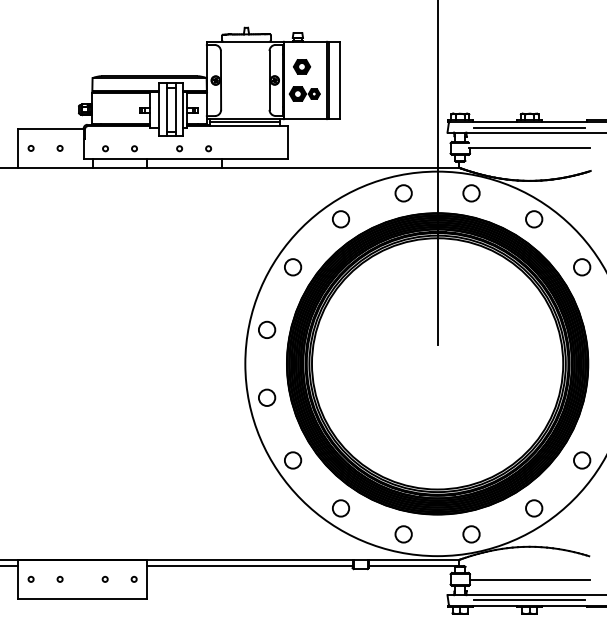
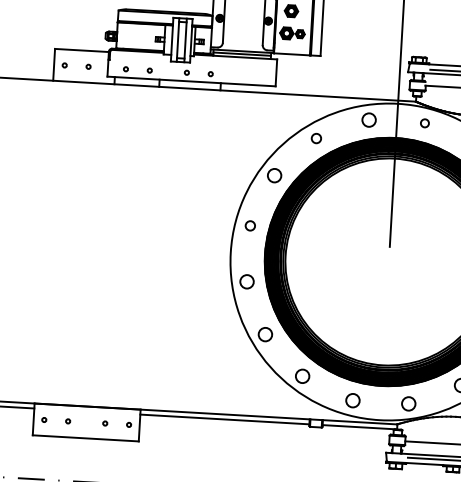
circle: (471, 193) -> (424, 123), size x0.6
circle: (341, 219) -> (316, 138), size x0.7
circle: (267, 329) -> (250, 225), size x0.7

